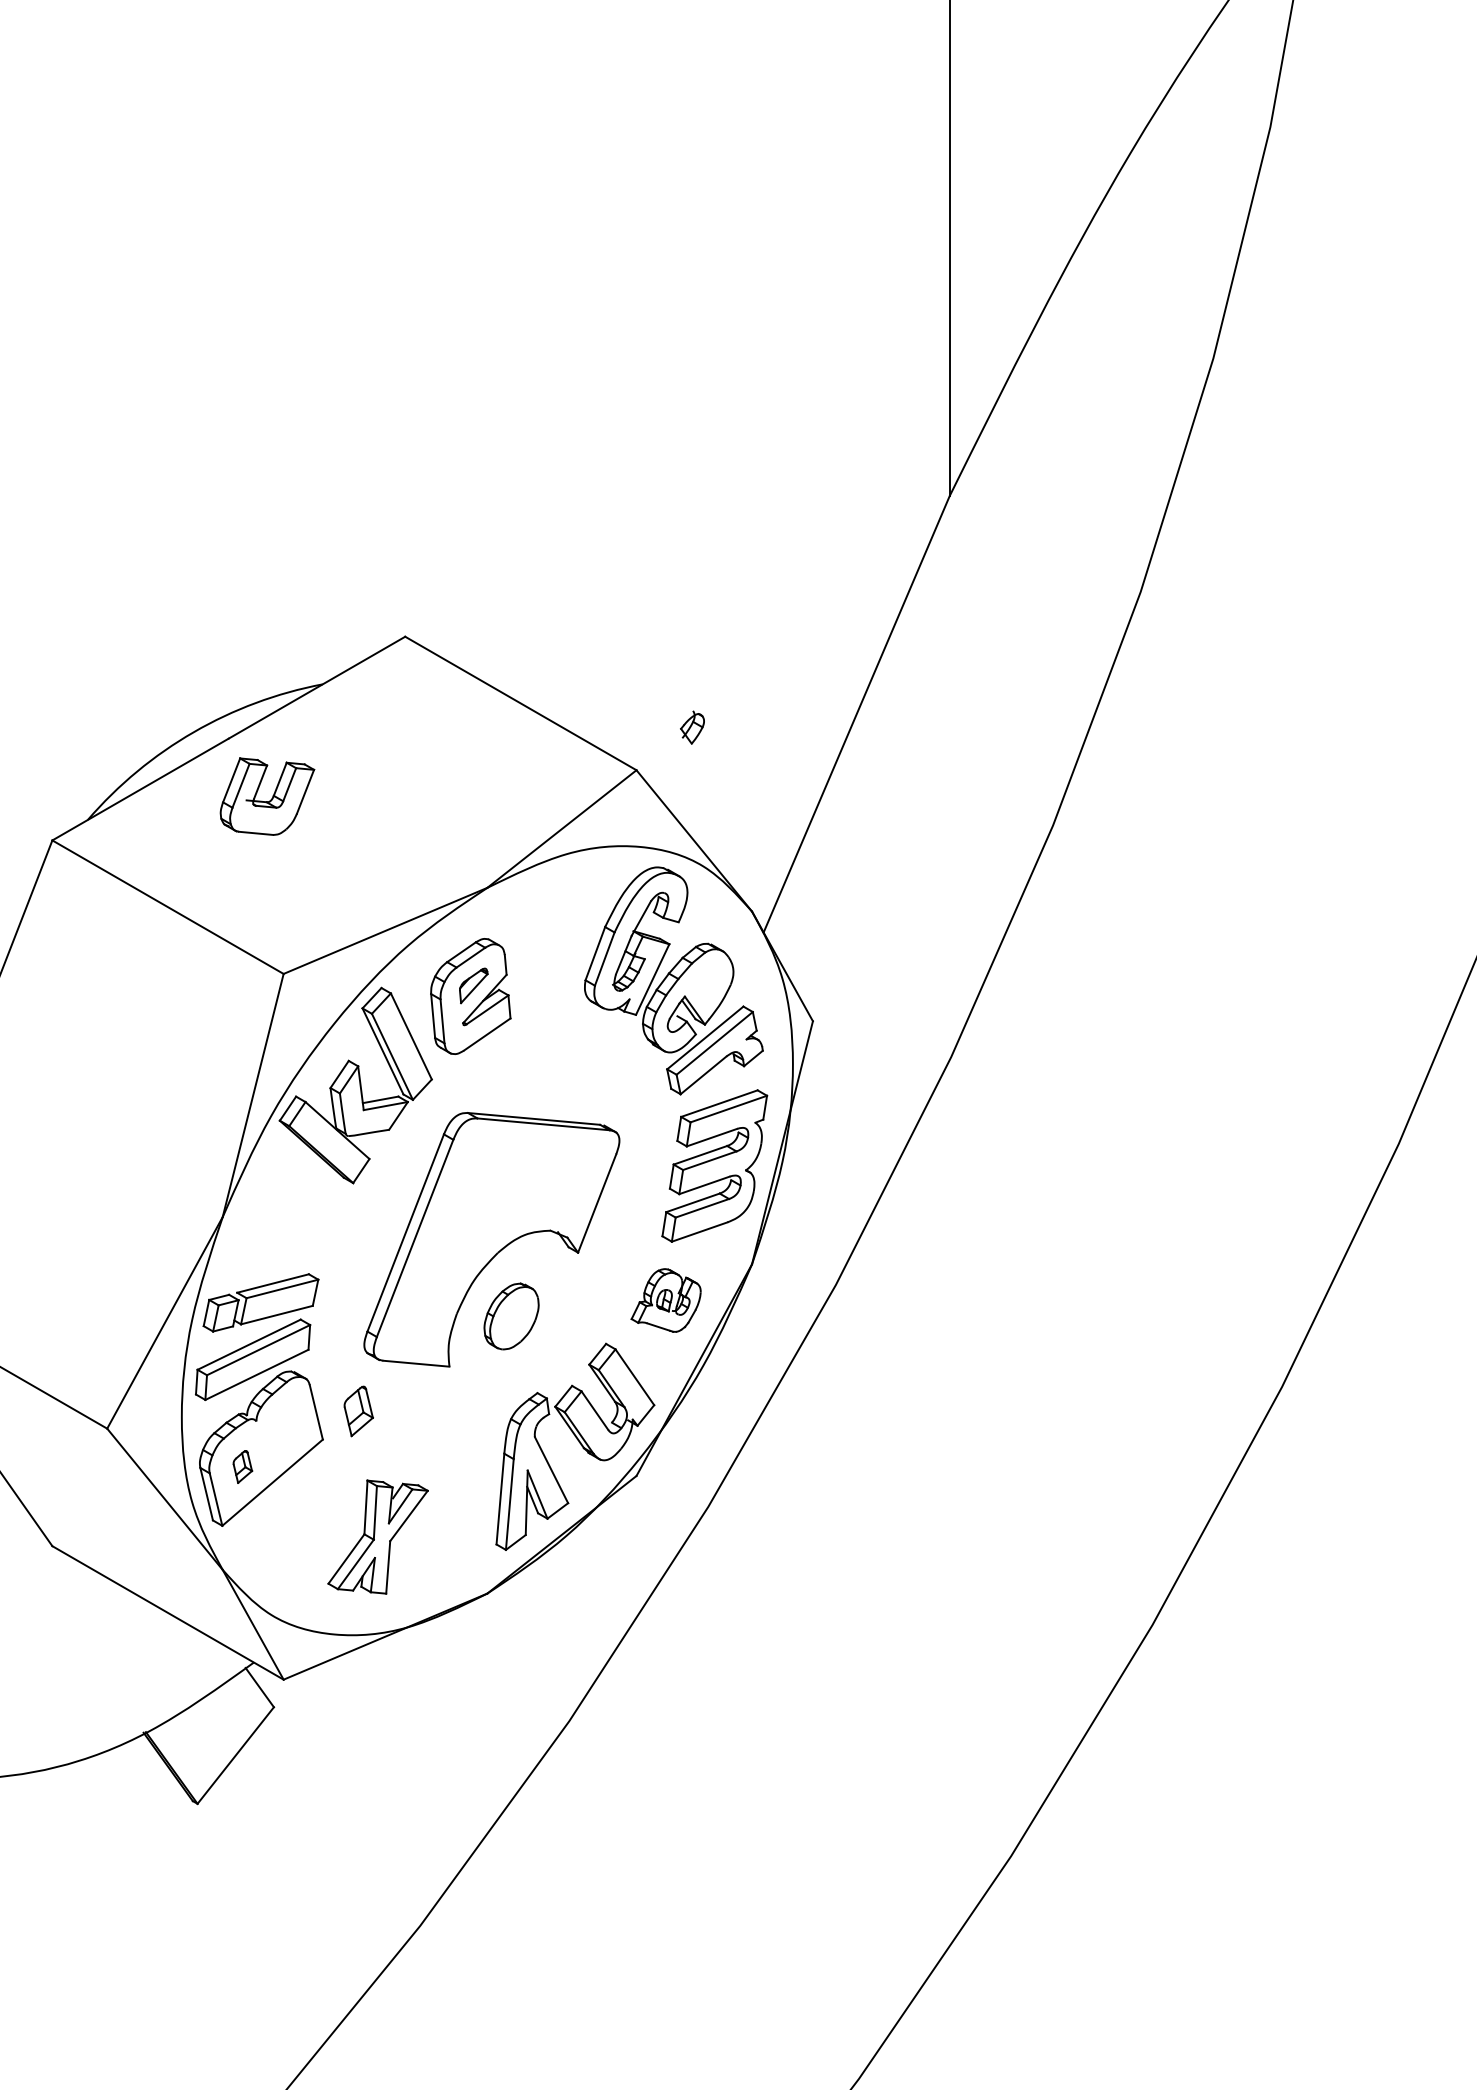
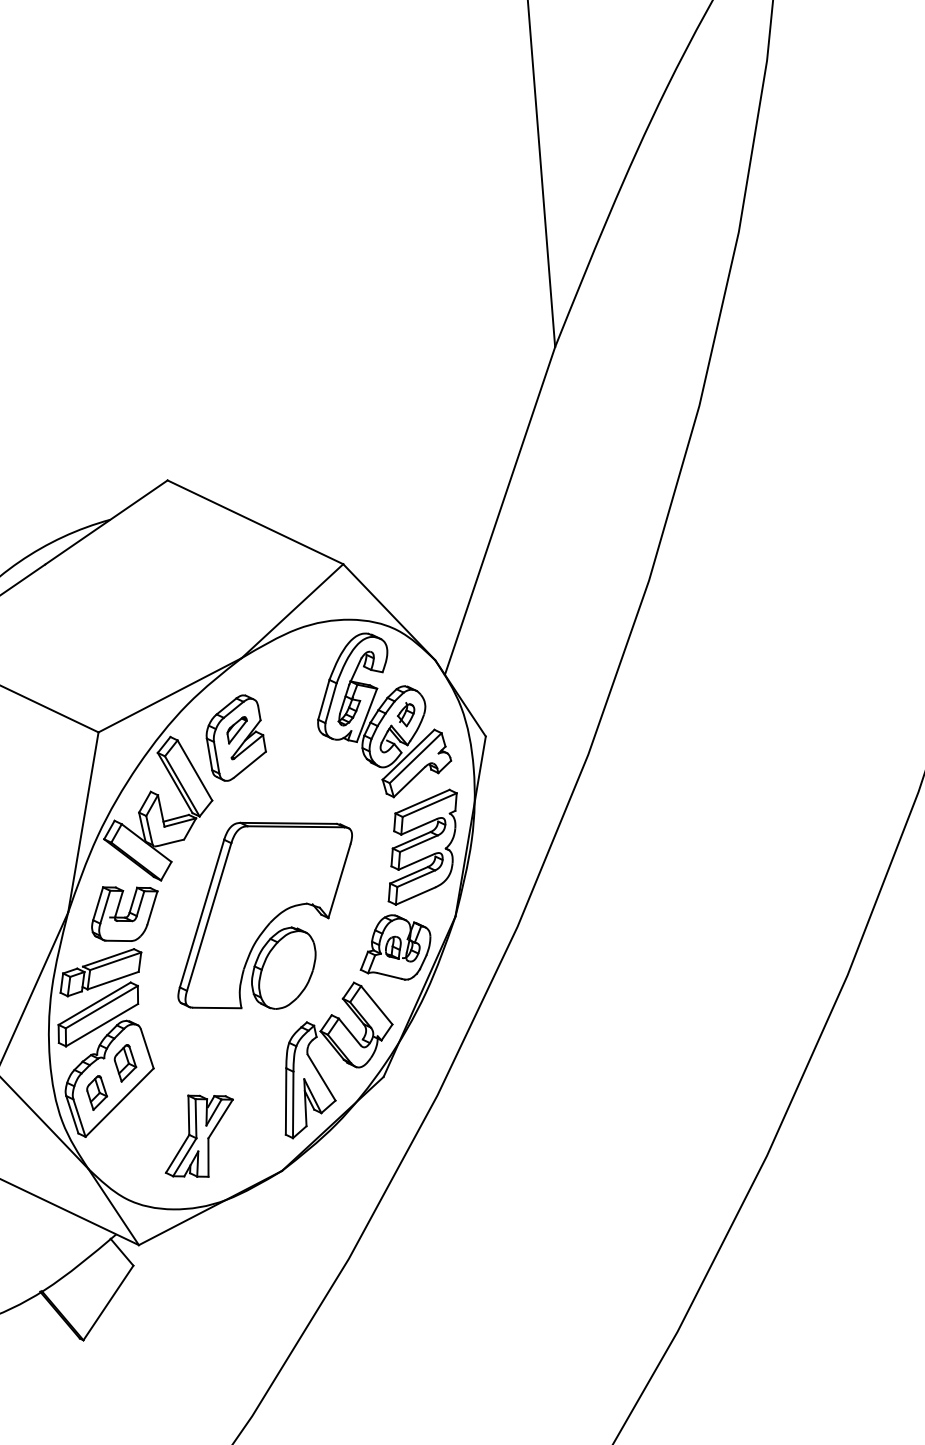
part: (692, 727) -> (406, 714), moved
part: (267, 796) -> (125, 913), moved
part: (665, 1300) -> (394, 947), size x1.43
part: (511, 1316) -> (283, 968), size x1.67
part: (358, 1411) -> (125, 1063), moved
part: (242, 1466) -> (96, 1092), size x1.43

